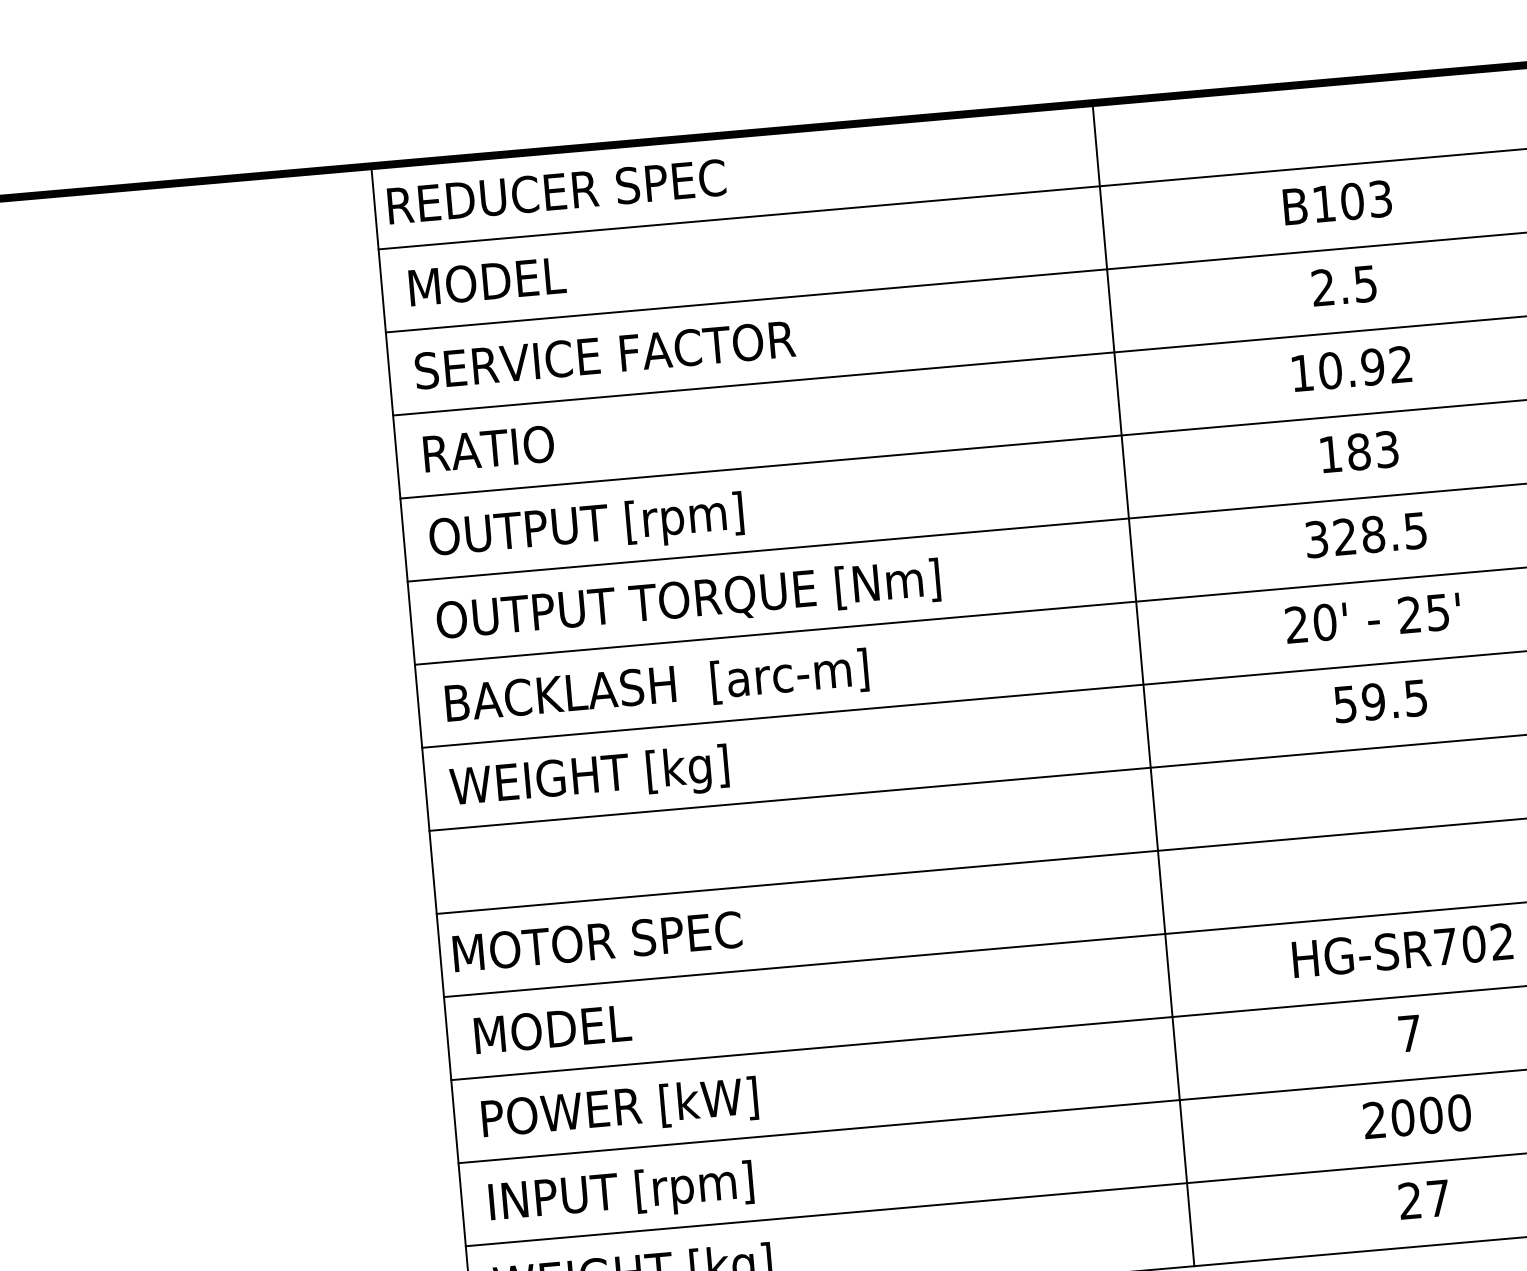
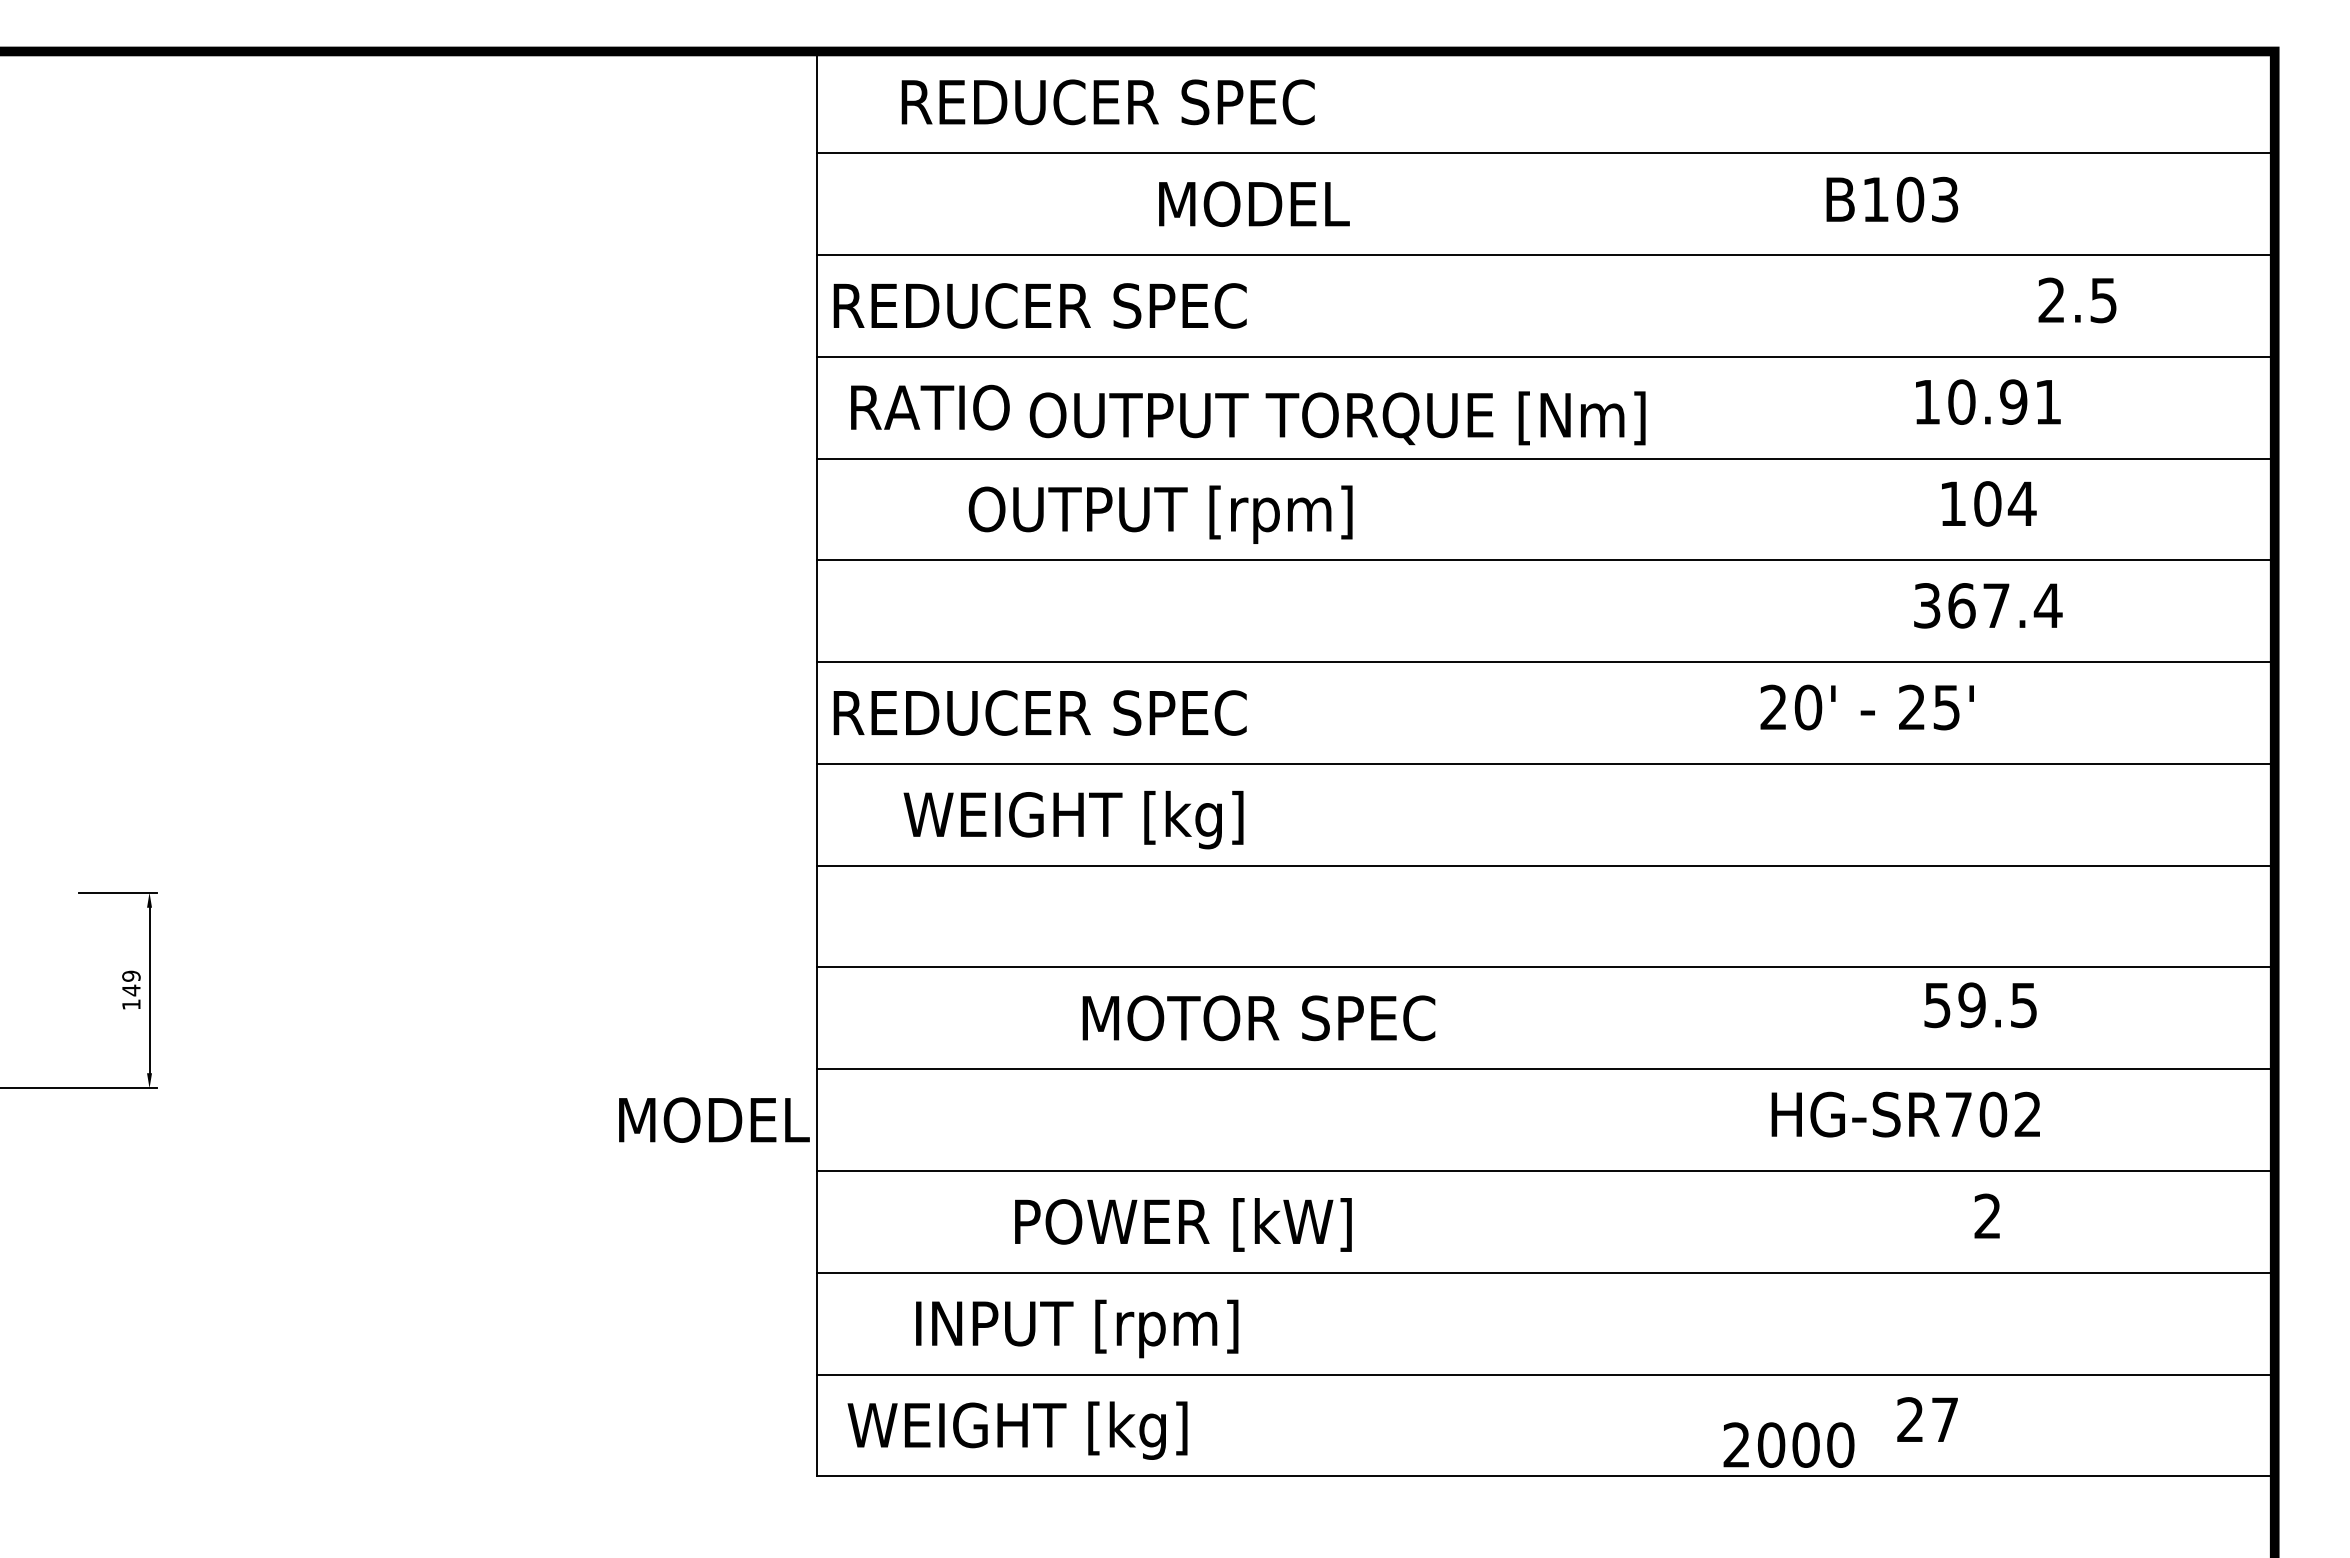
text: (556, 192) -> (1107, 102), moved
text: (1337, 202) -> (1892, 199), moved
text: (487, 281) -> (1254, 203), moved
text: (1344, 285) -> (2077, 300), moved
text: (598, 355) -> (1073, 305), SERVICE FACTOR -> REDUCER SPEC
text: (1400, 364) -> (2047, 401), 10.92 -> 10.91
text: (1373, 450) -> (2005, 503), 183 -> 104
text: (586, 528) -> (1160, 514), moved
text: (1380, 533) -> (2005, 605), 328.5 -> 367.4
text: (688, 601) -> (1337, 418), moved
text: (1372, 618) -> (1866, 707), moved
line: (1143, 684) -> (1701, 763), removed
text: (649, 688) -> (1100, 715), BACKLASH  [arc-m] -> REDUCER SPEC
text: (1380, 701) -> (1980, 1005), moved
text: (589, 779) -> (1073, 820), moved
text: (597, 941) -> (1258, 1018), moved
text: (1402, 950) -> (1905, 1114), moved
text: (552, 1028) -> (714, 1119), moved
text: (1409, 1032) -> (1987, 1215), 7 -> 2
text: (620, 1109) -> (1183, 1224), moved
text: (1416, 1116) -> (1788, 1444), moved
text: (621, 1194) -> (1077, 1328), moved
text: (1424, 1199) -> (1927, 1419), moved

